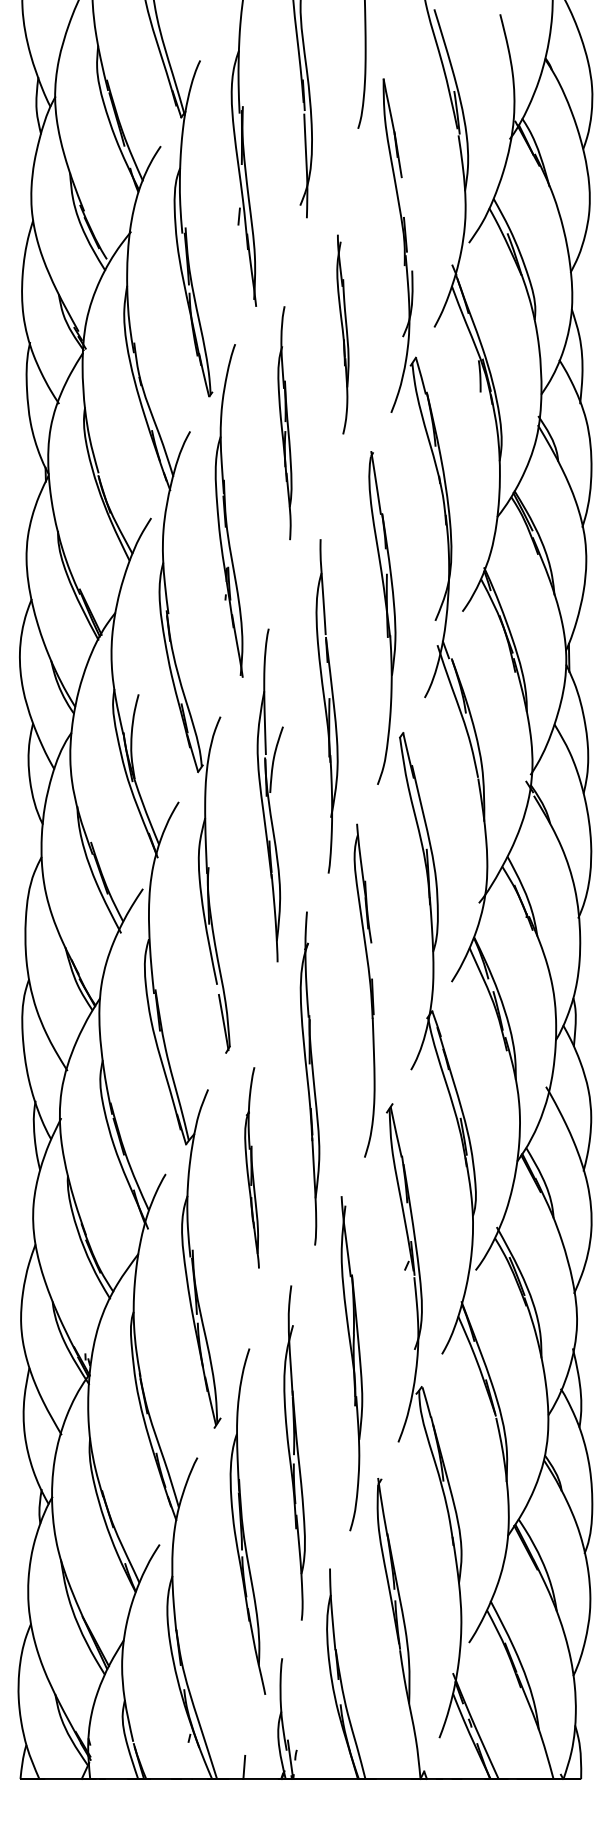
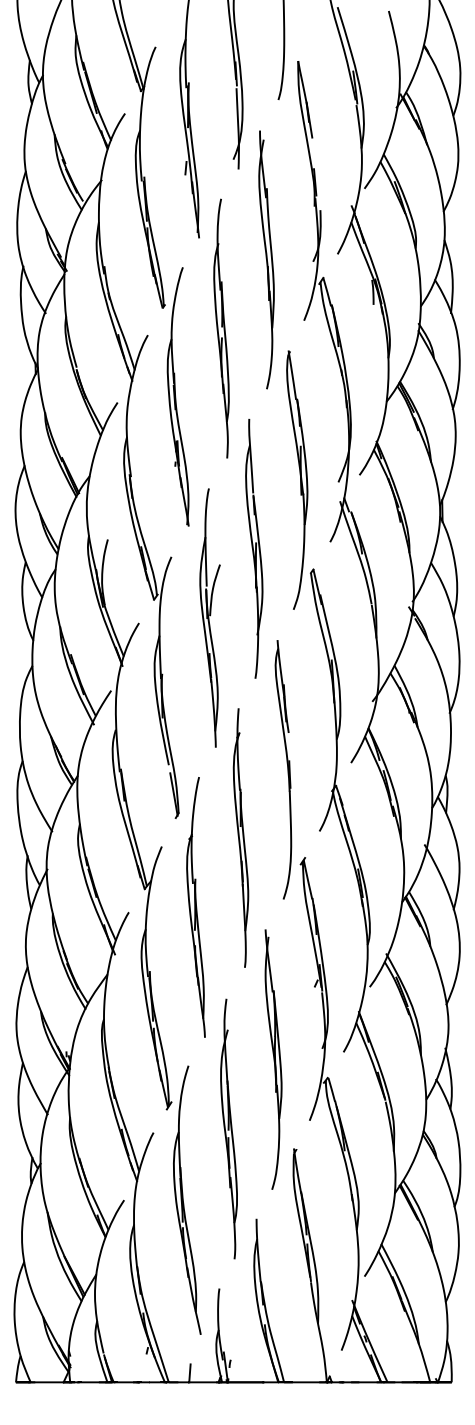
part: (342, 334) -> (266, 259), size x1.67
part: (284, 423) -> (221, 329), size x1.43
part: (251, 1167) -> (195, 907), size x1.67
part: (247, 1521) -> (186, 1200), moved

